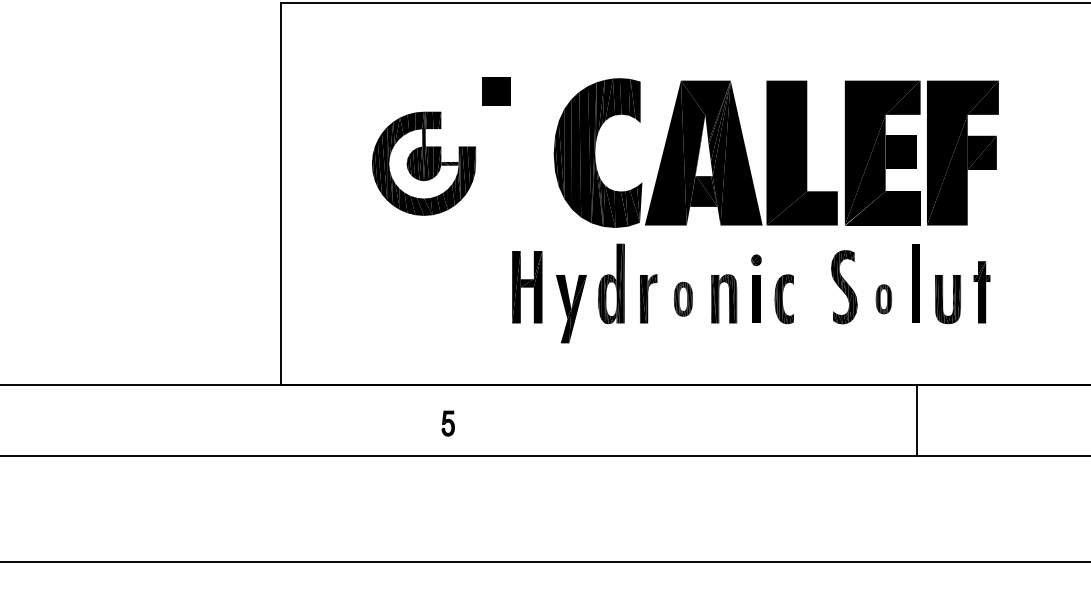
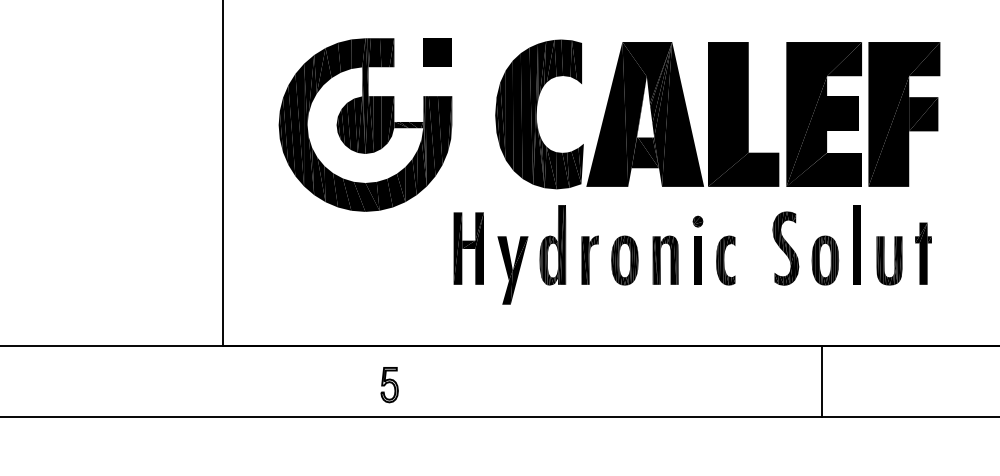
part: (423, 163) -> (364, 124), size x1.67
part: (683, 299) -> (624, 260), size x1.43
part: (883, 299) -> (824, 260), size x1.67
line: (917, 419) -> (821, 380), moved
part: (448, 423) -> (389, 384), size x1.43

